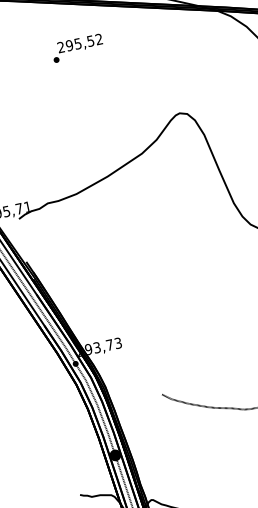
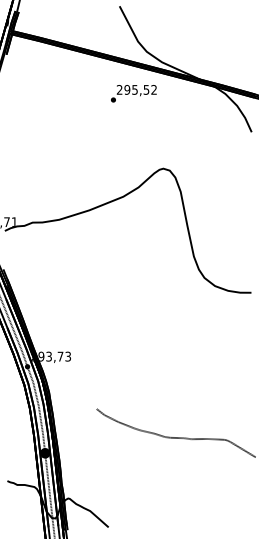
text: (77, 48) -> (133, 93), moved

